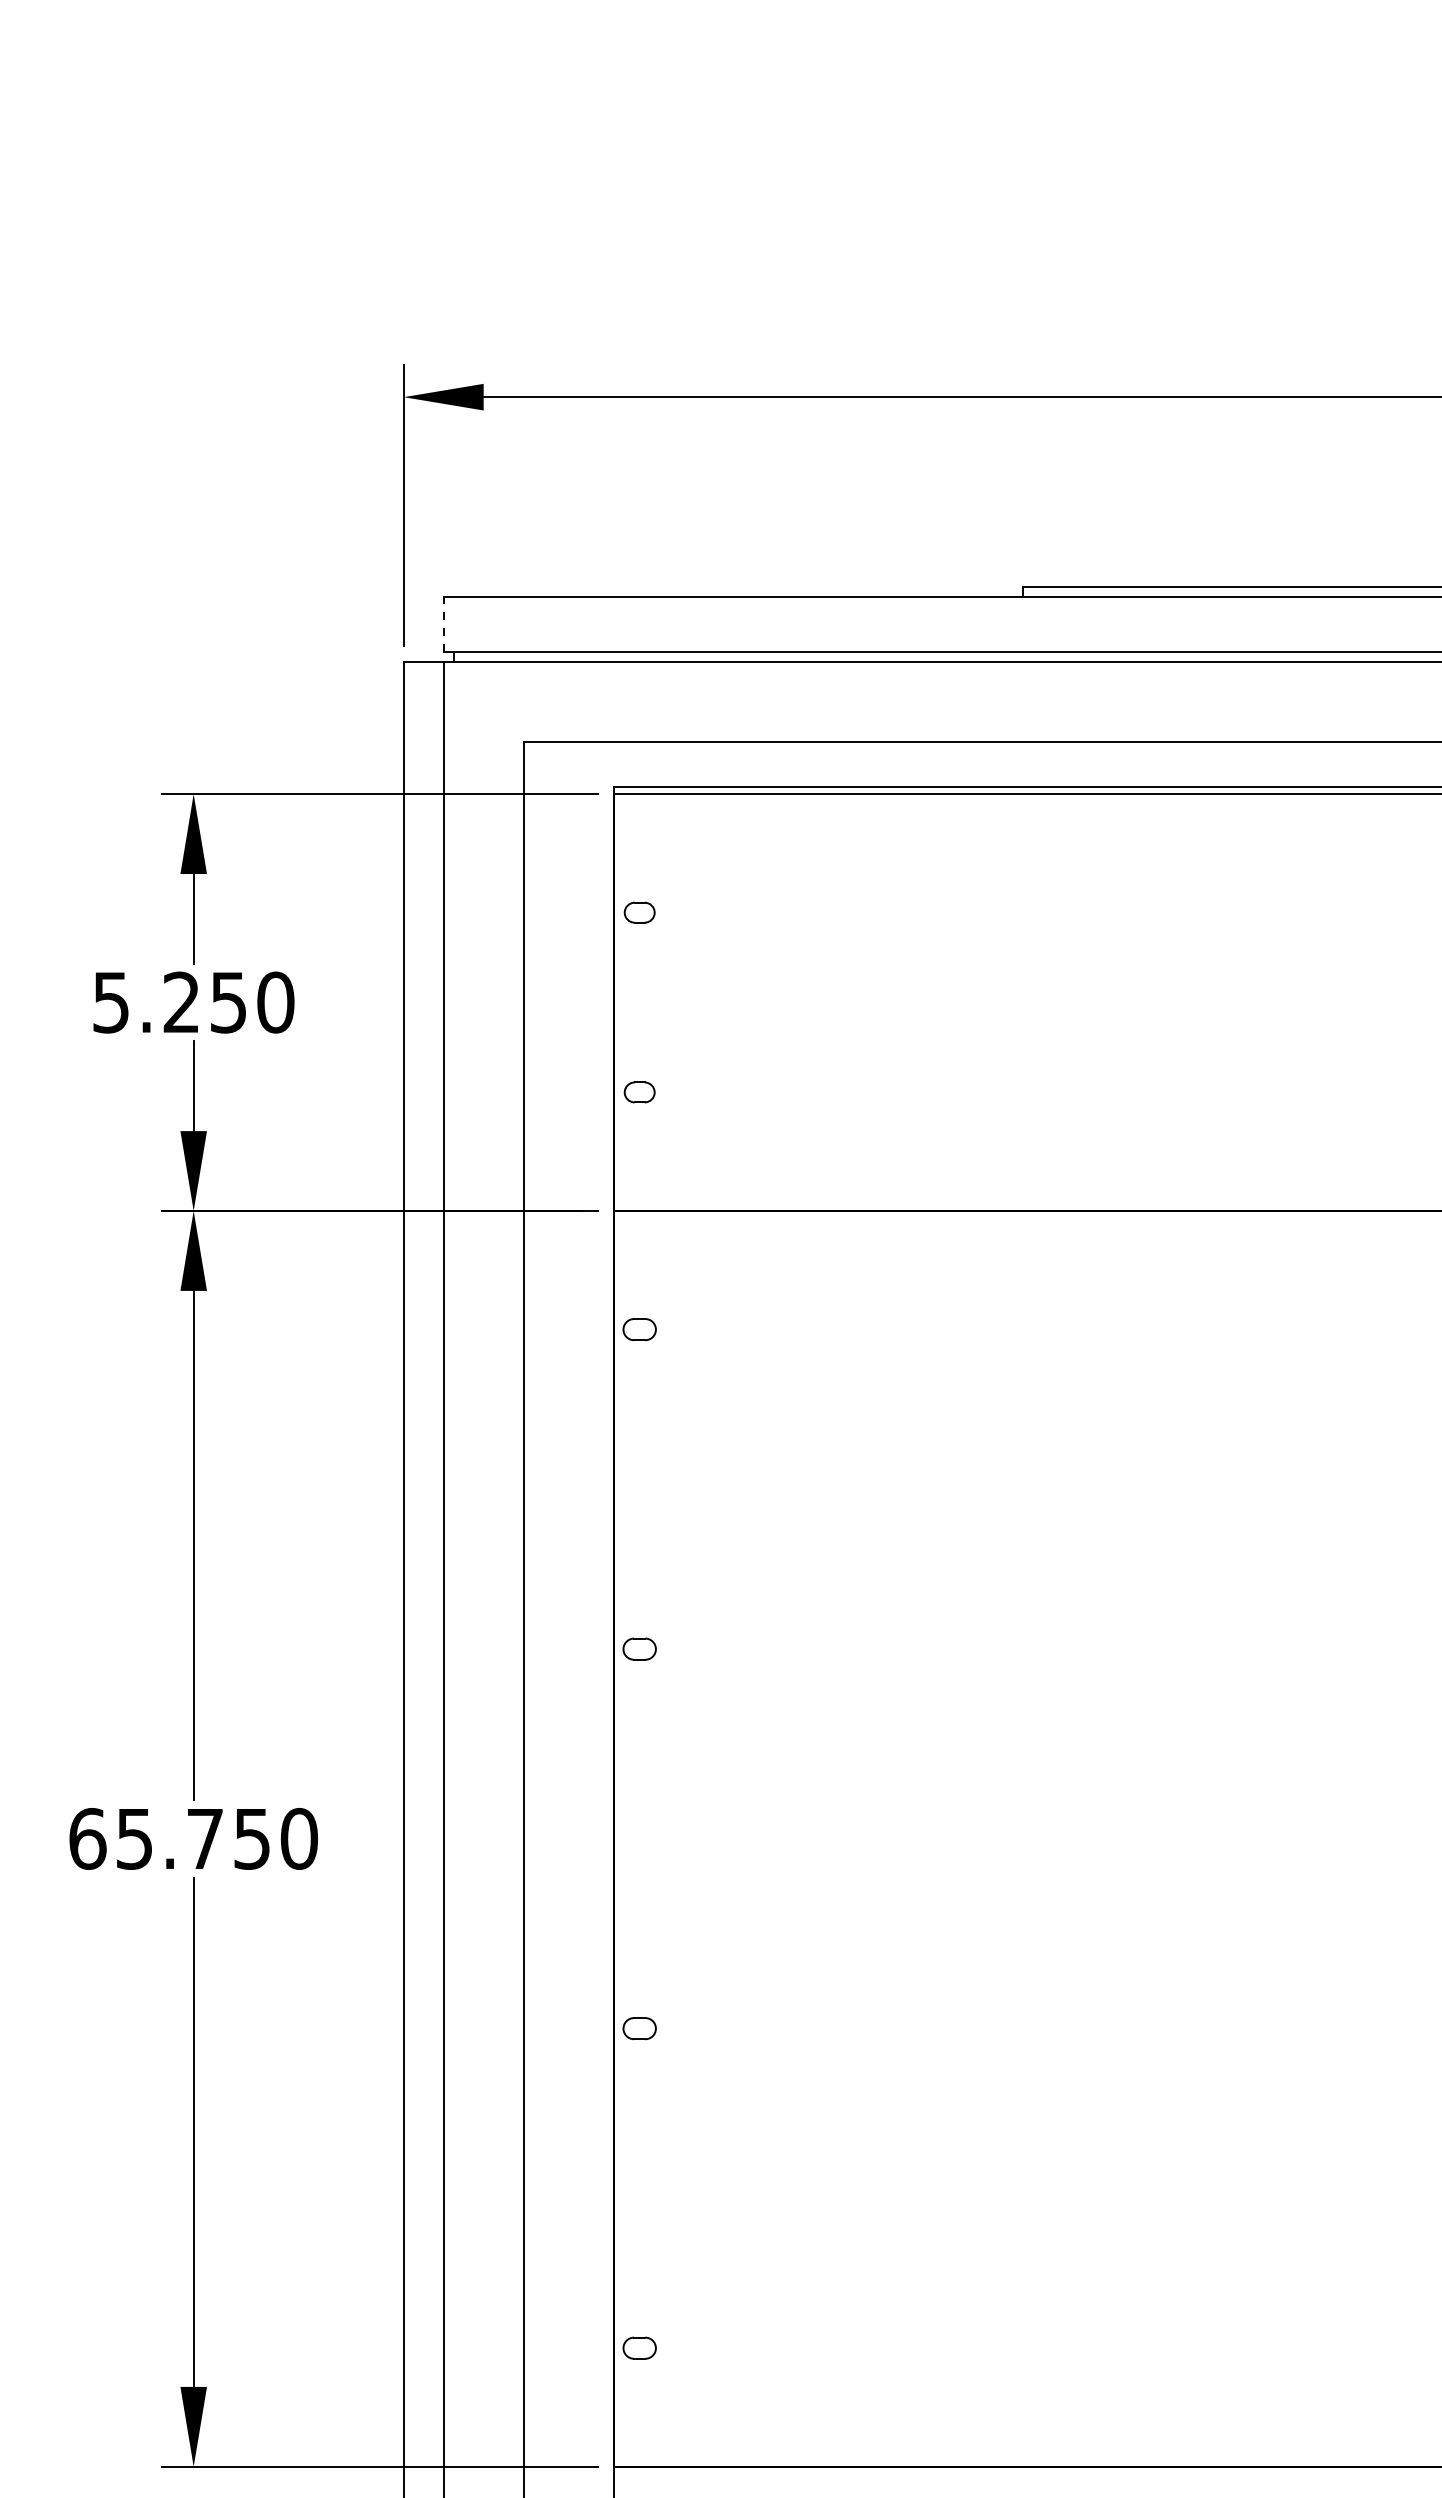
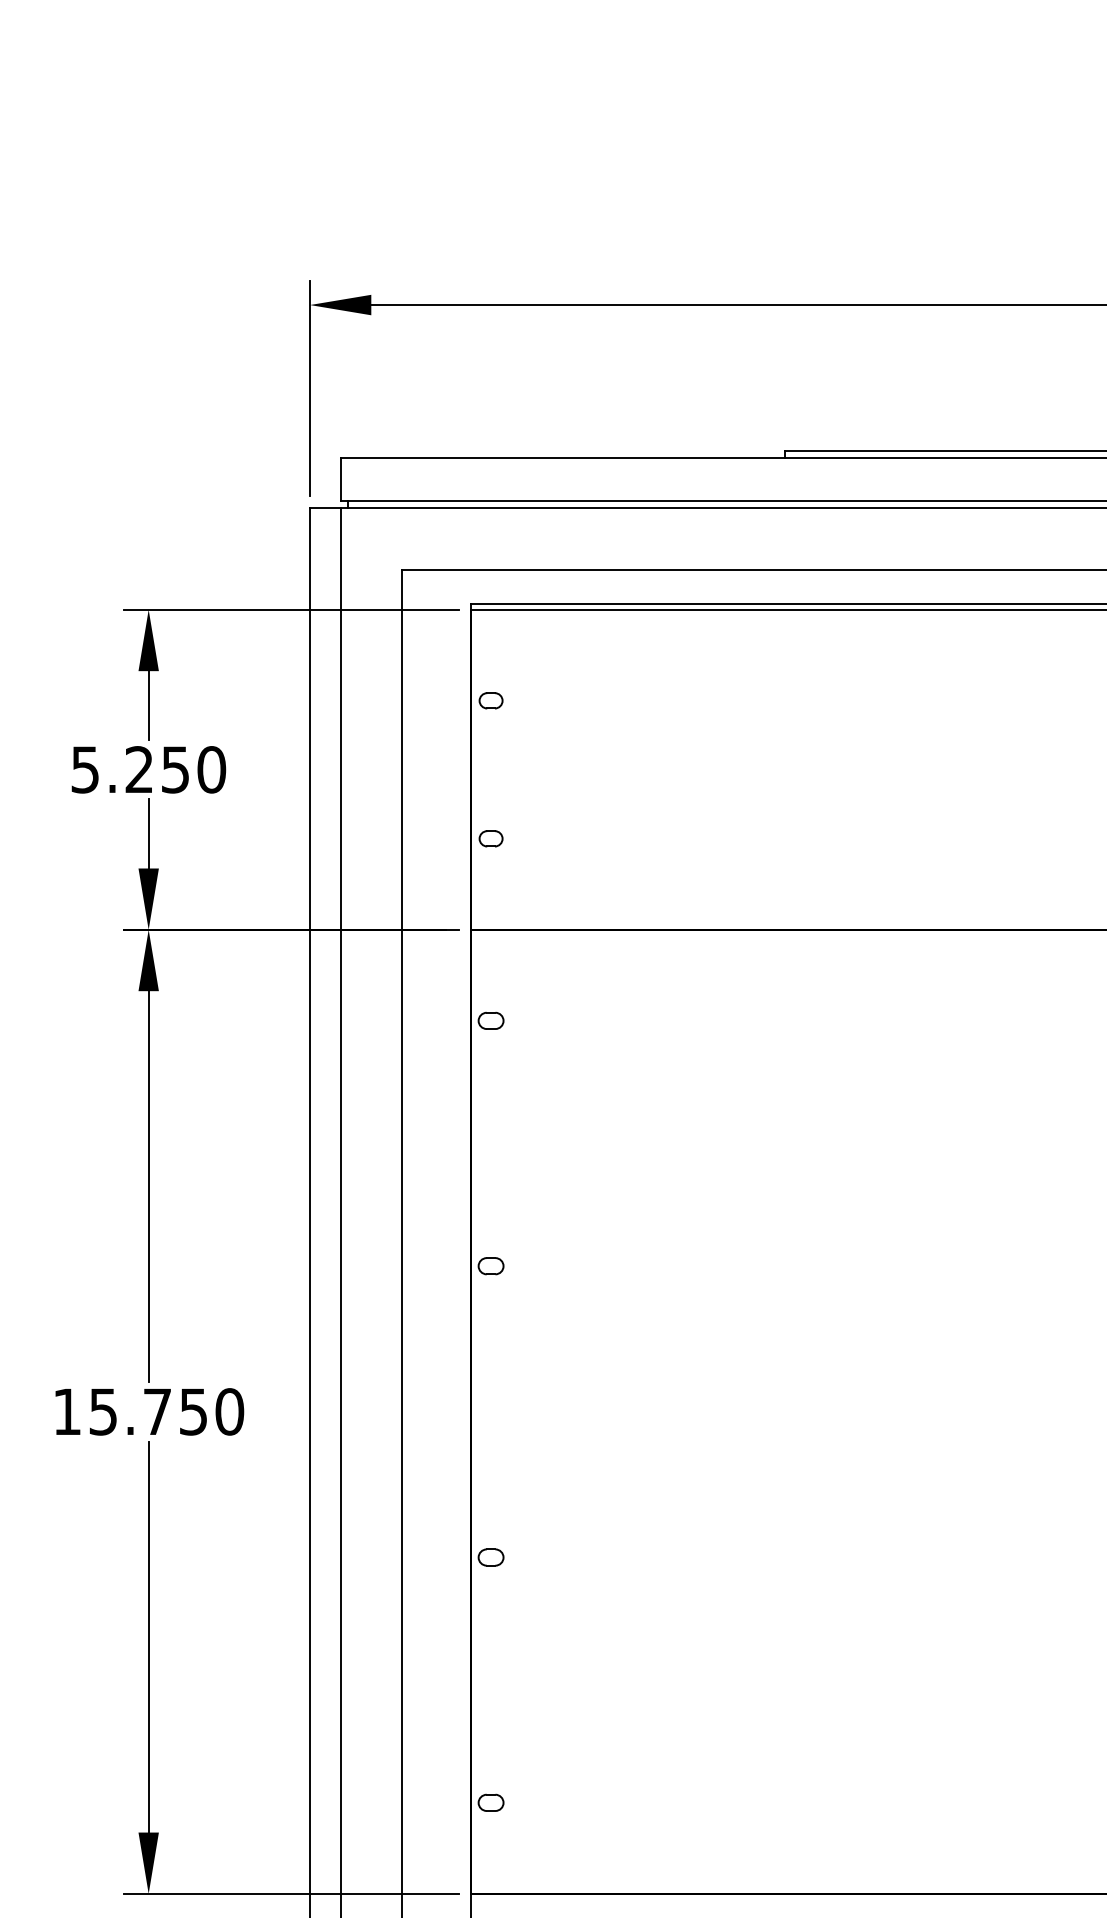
line: (443, 623) -> (340, 478), dashed -> solid
text: (87, 1838) -> (67, 1411), 65.750 -> 15.750

